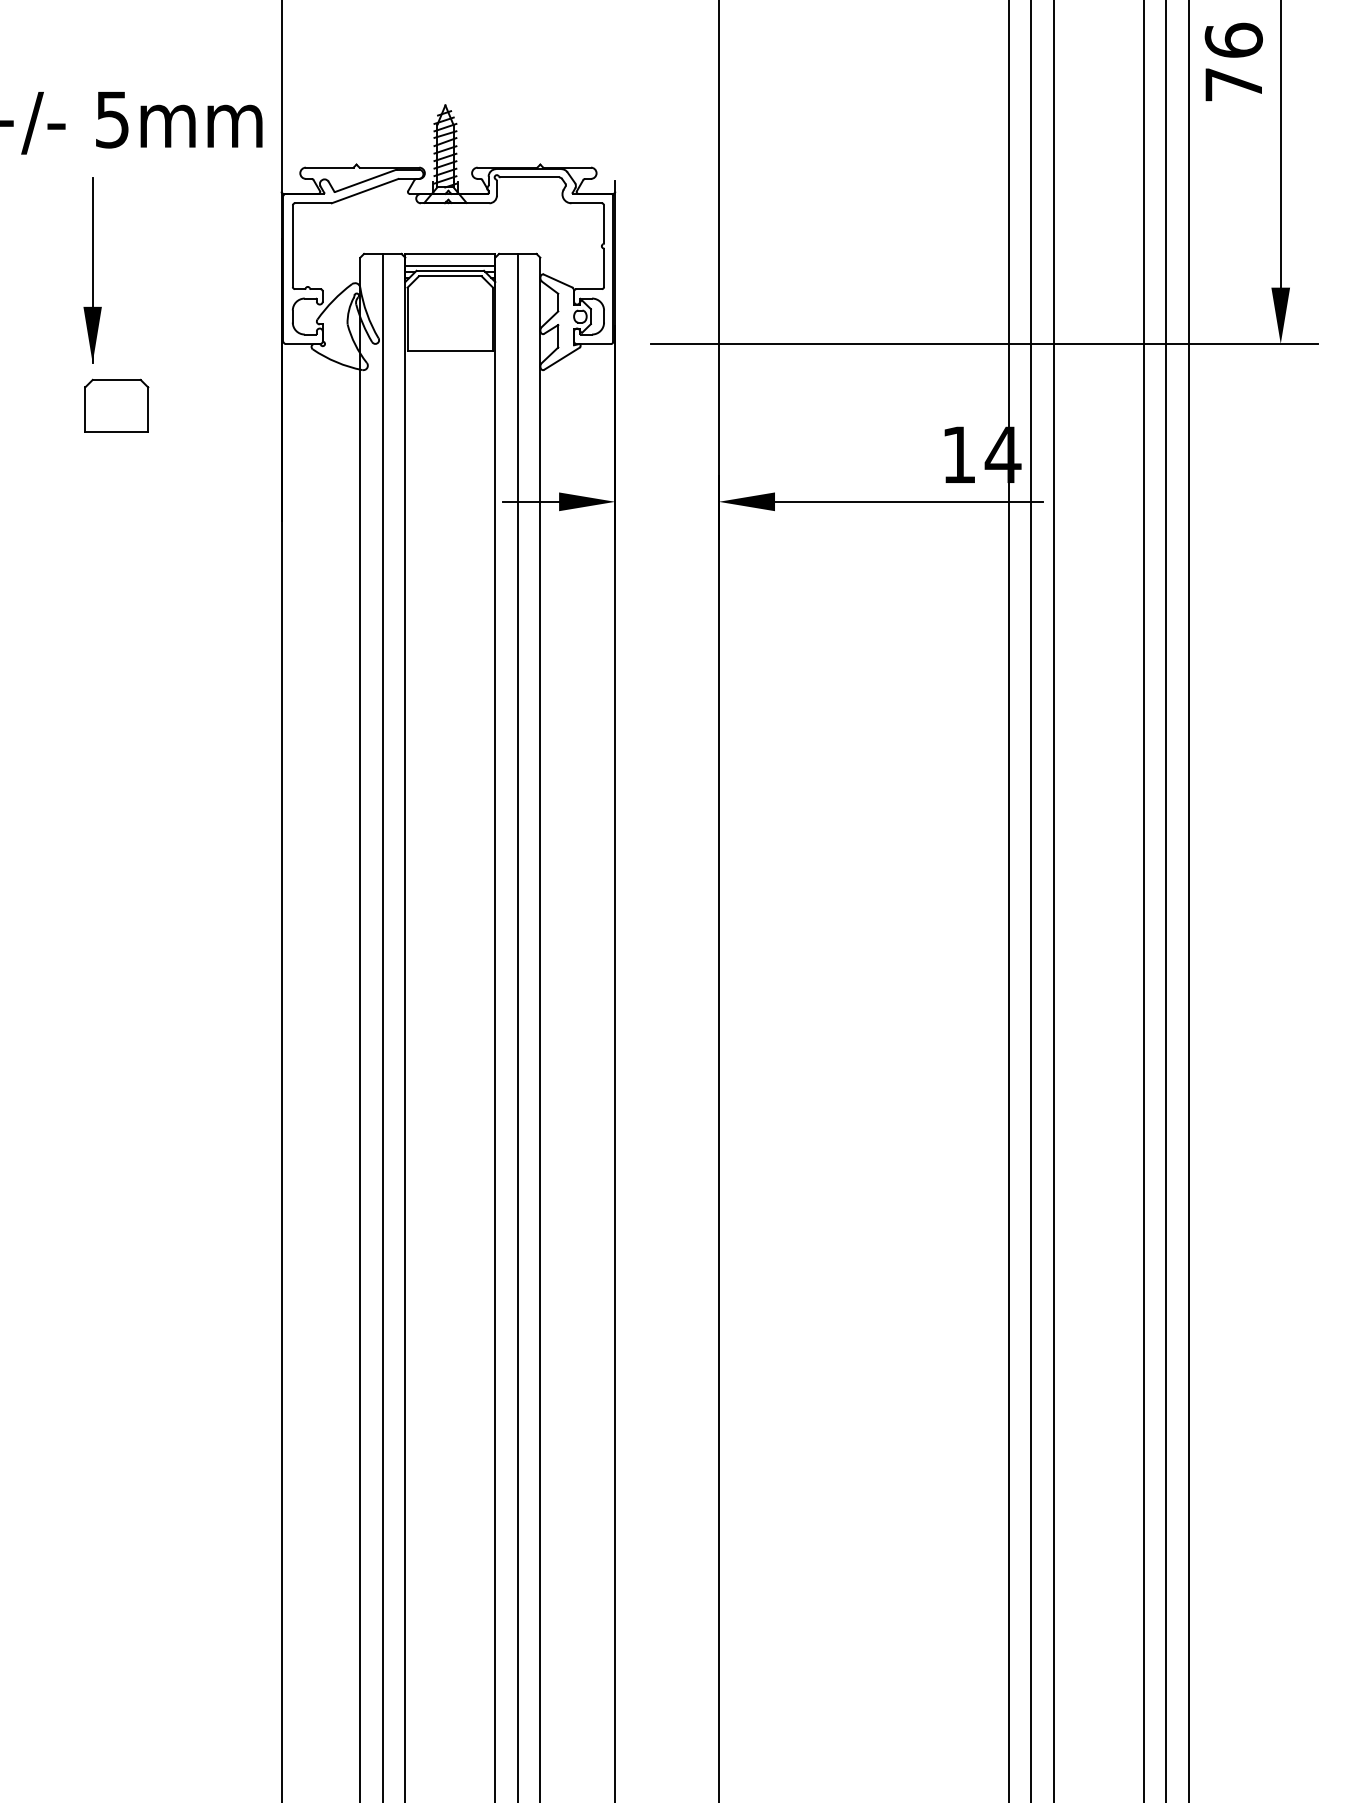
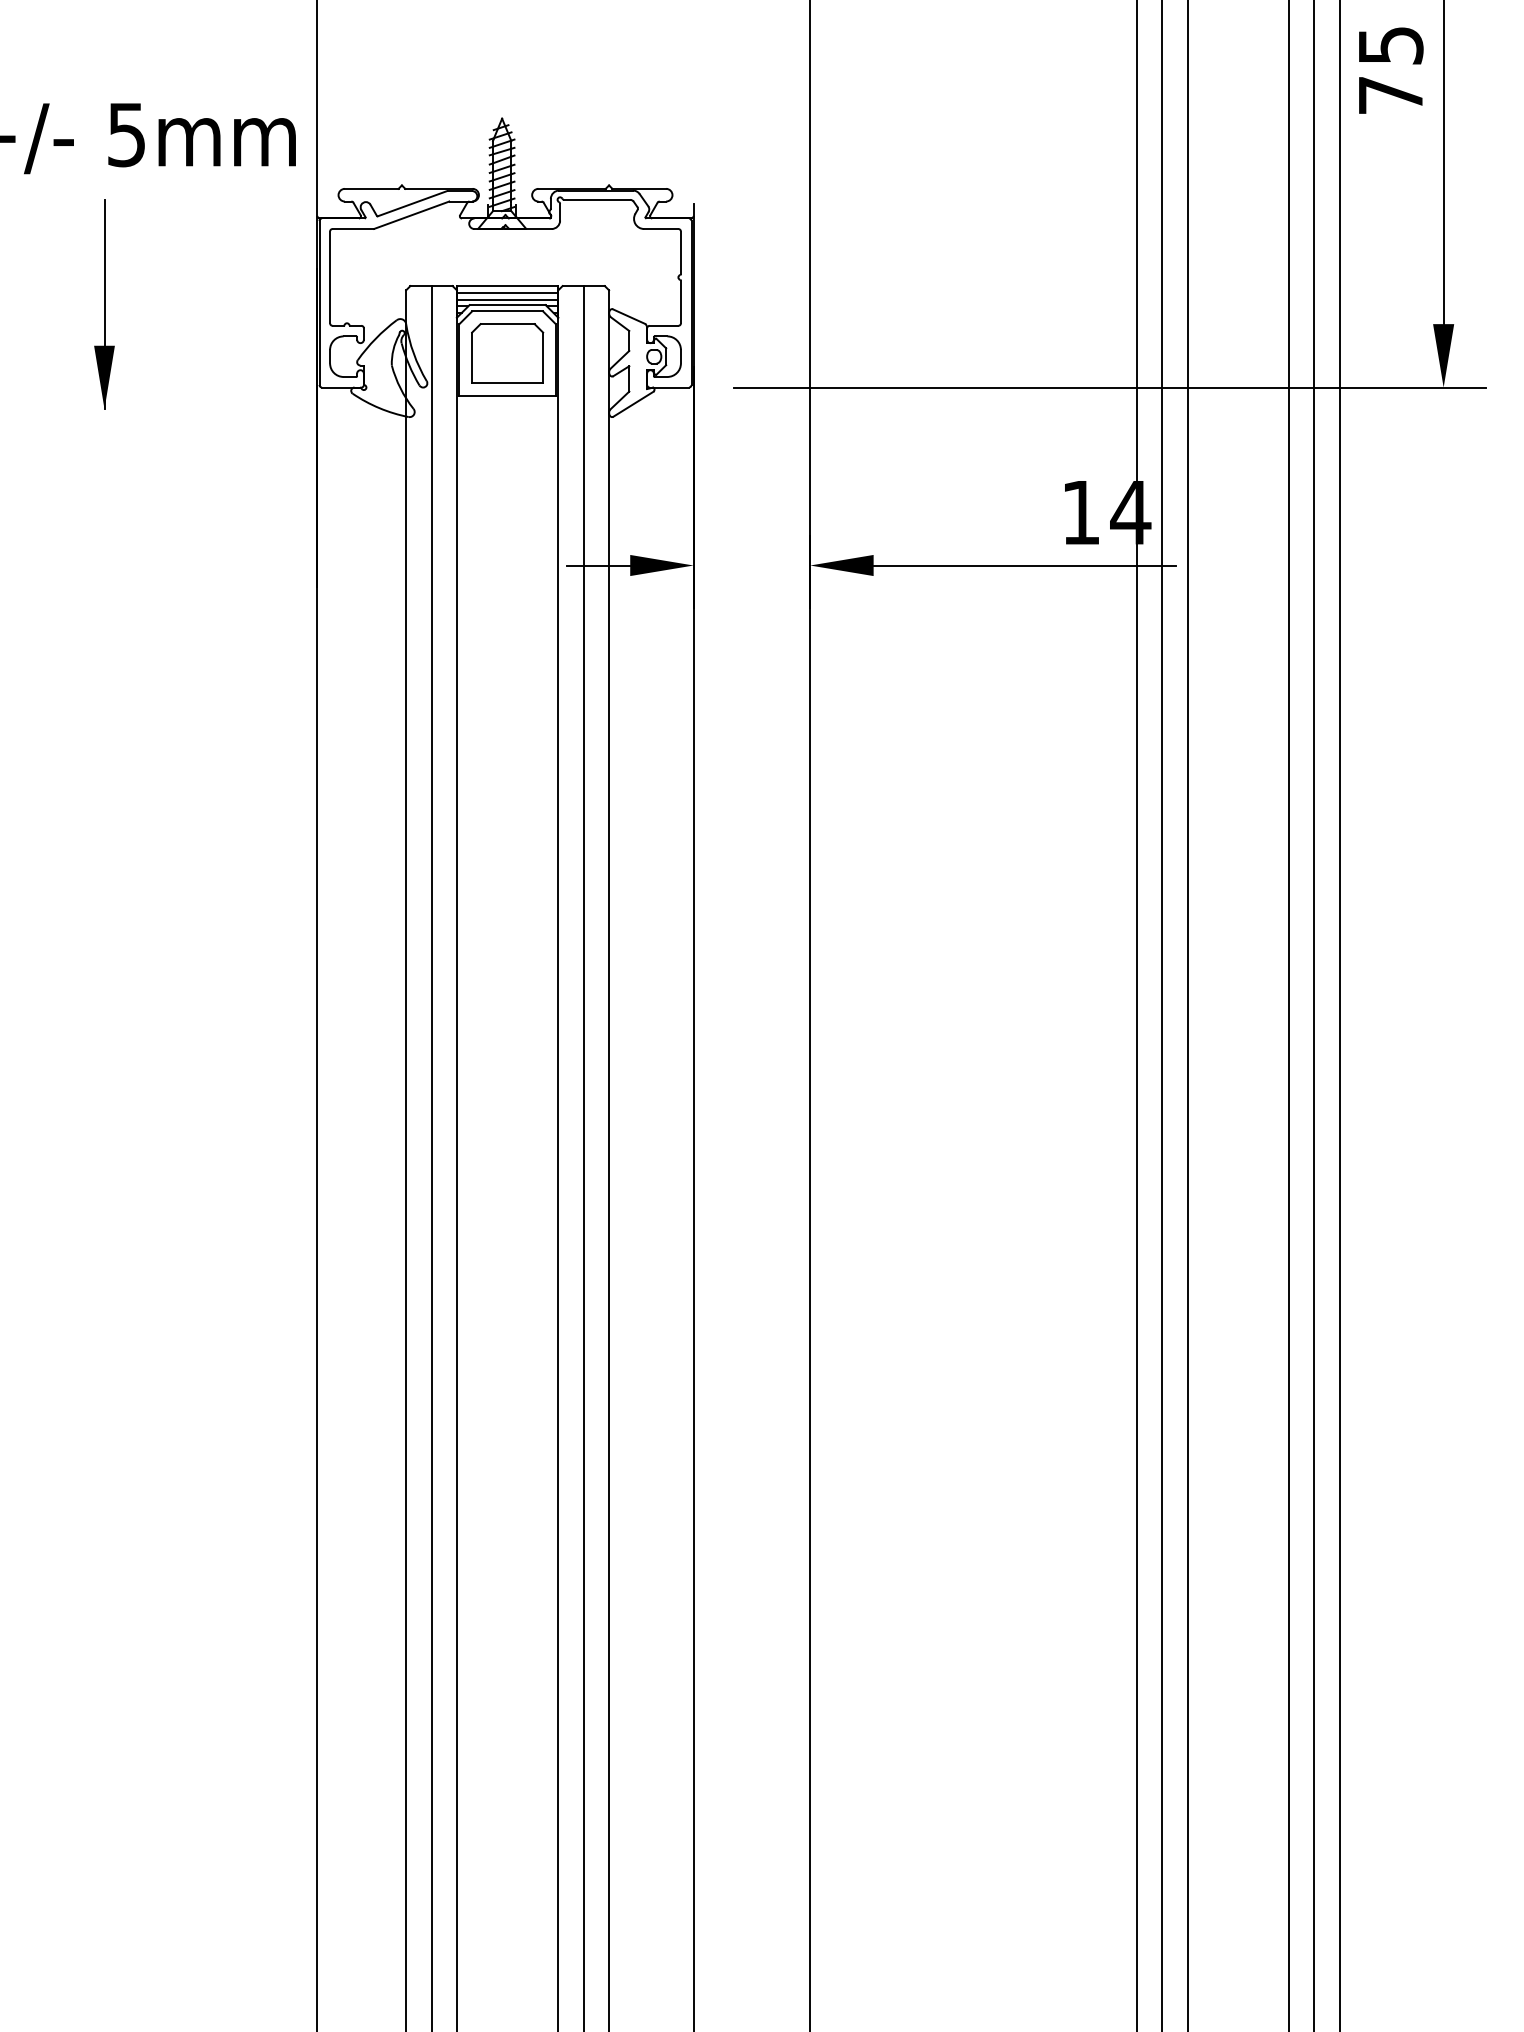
text: (1233, 39) -> (1390, 44), 76 -> 75
line: (450, 259) -> (507, 292), added
part: (116, 405) -> (507, 353), moved

